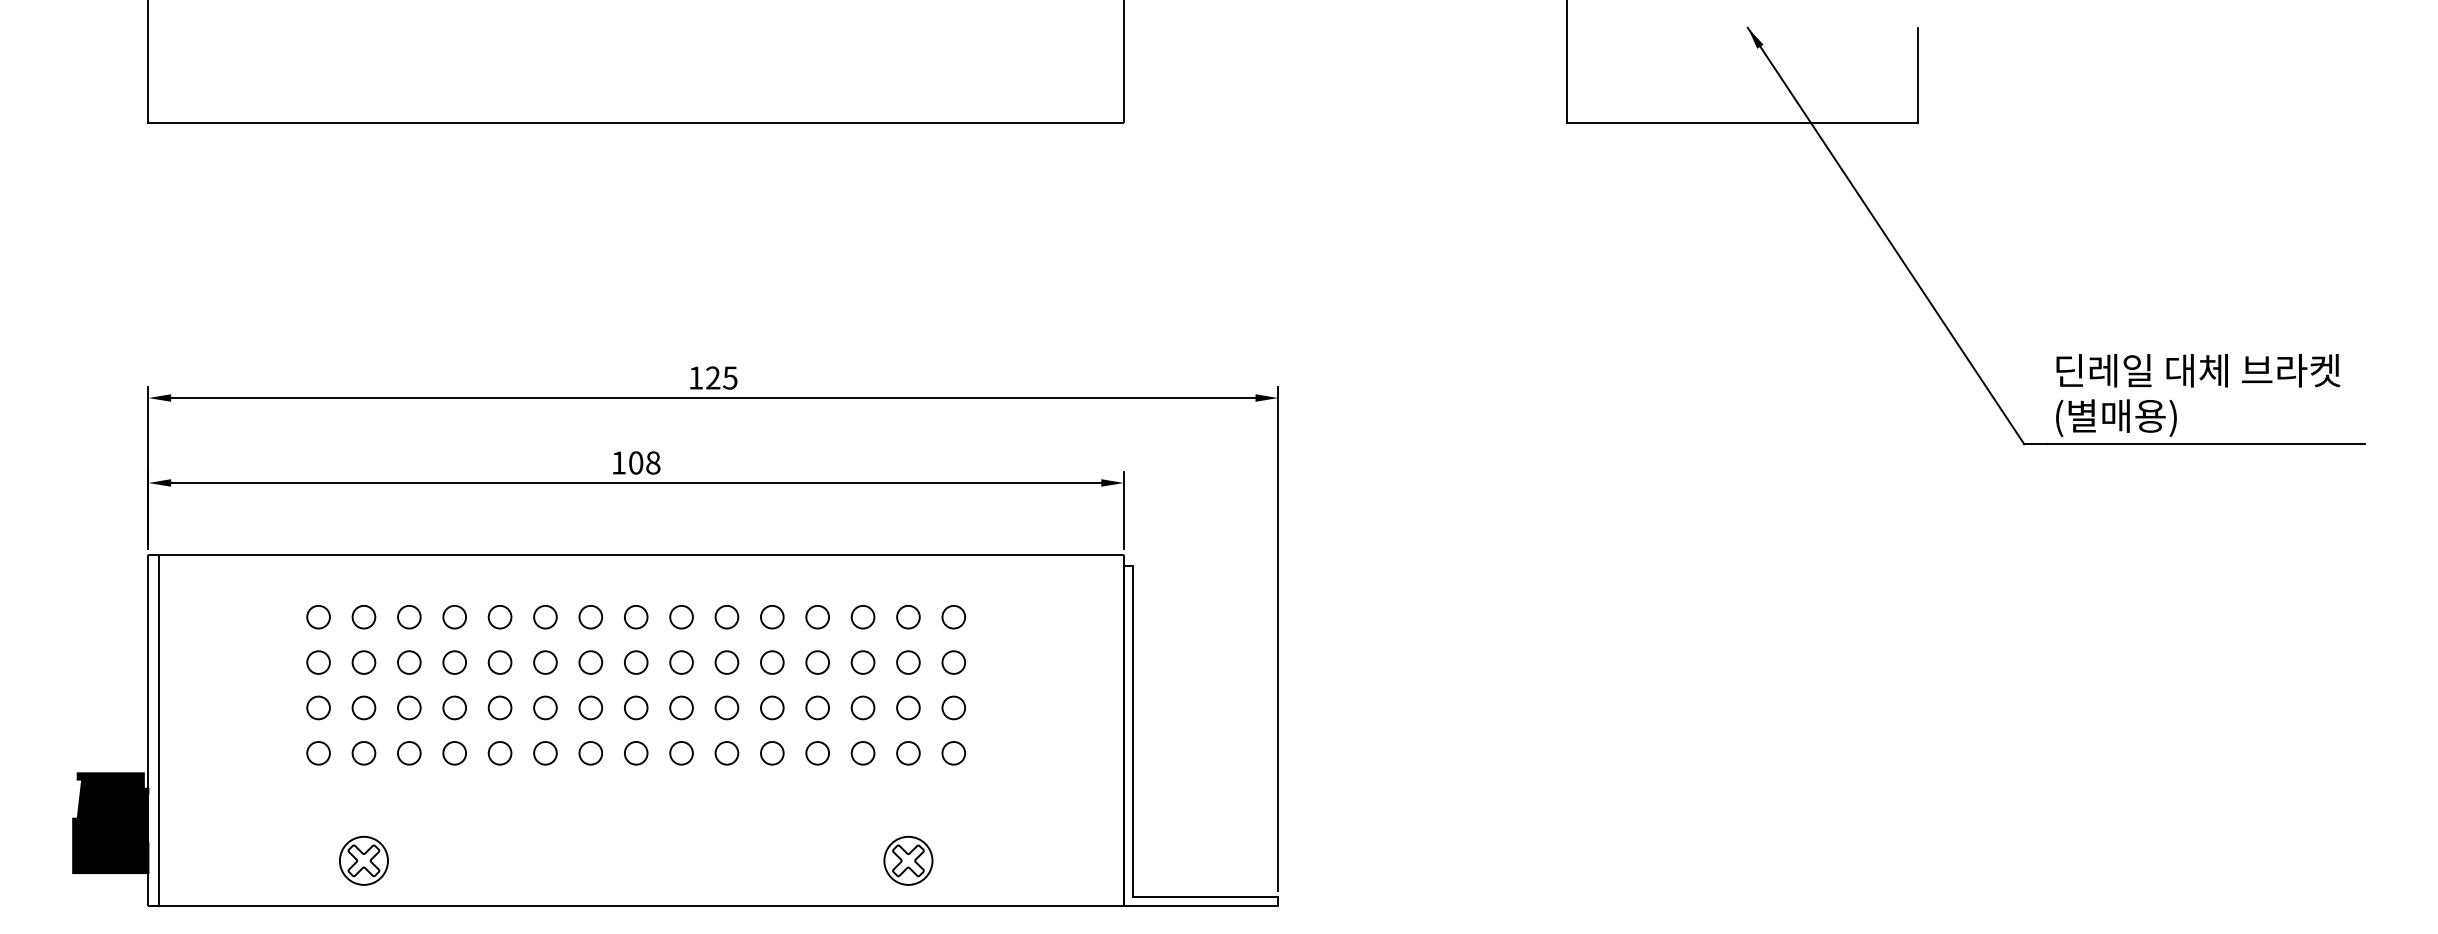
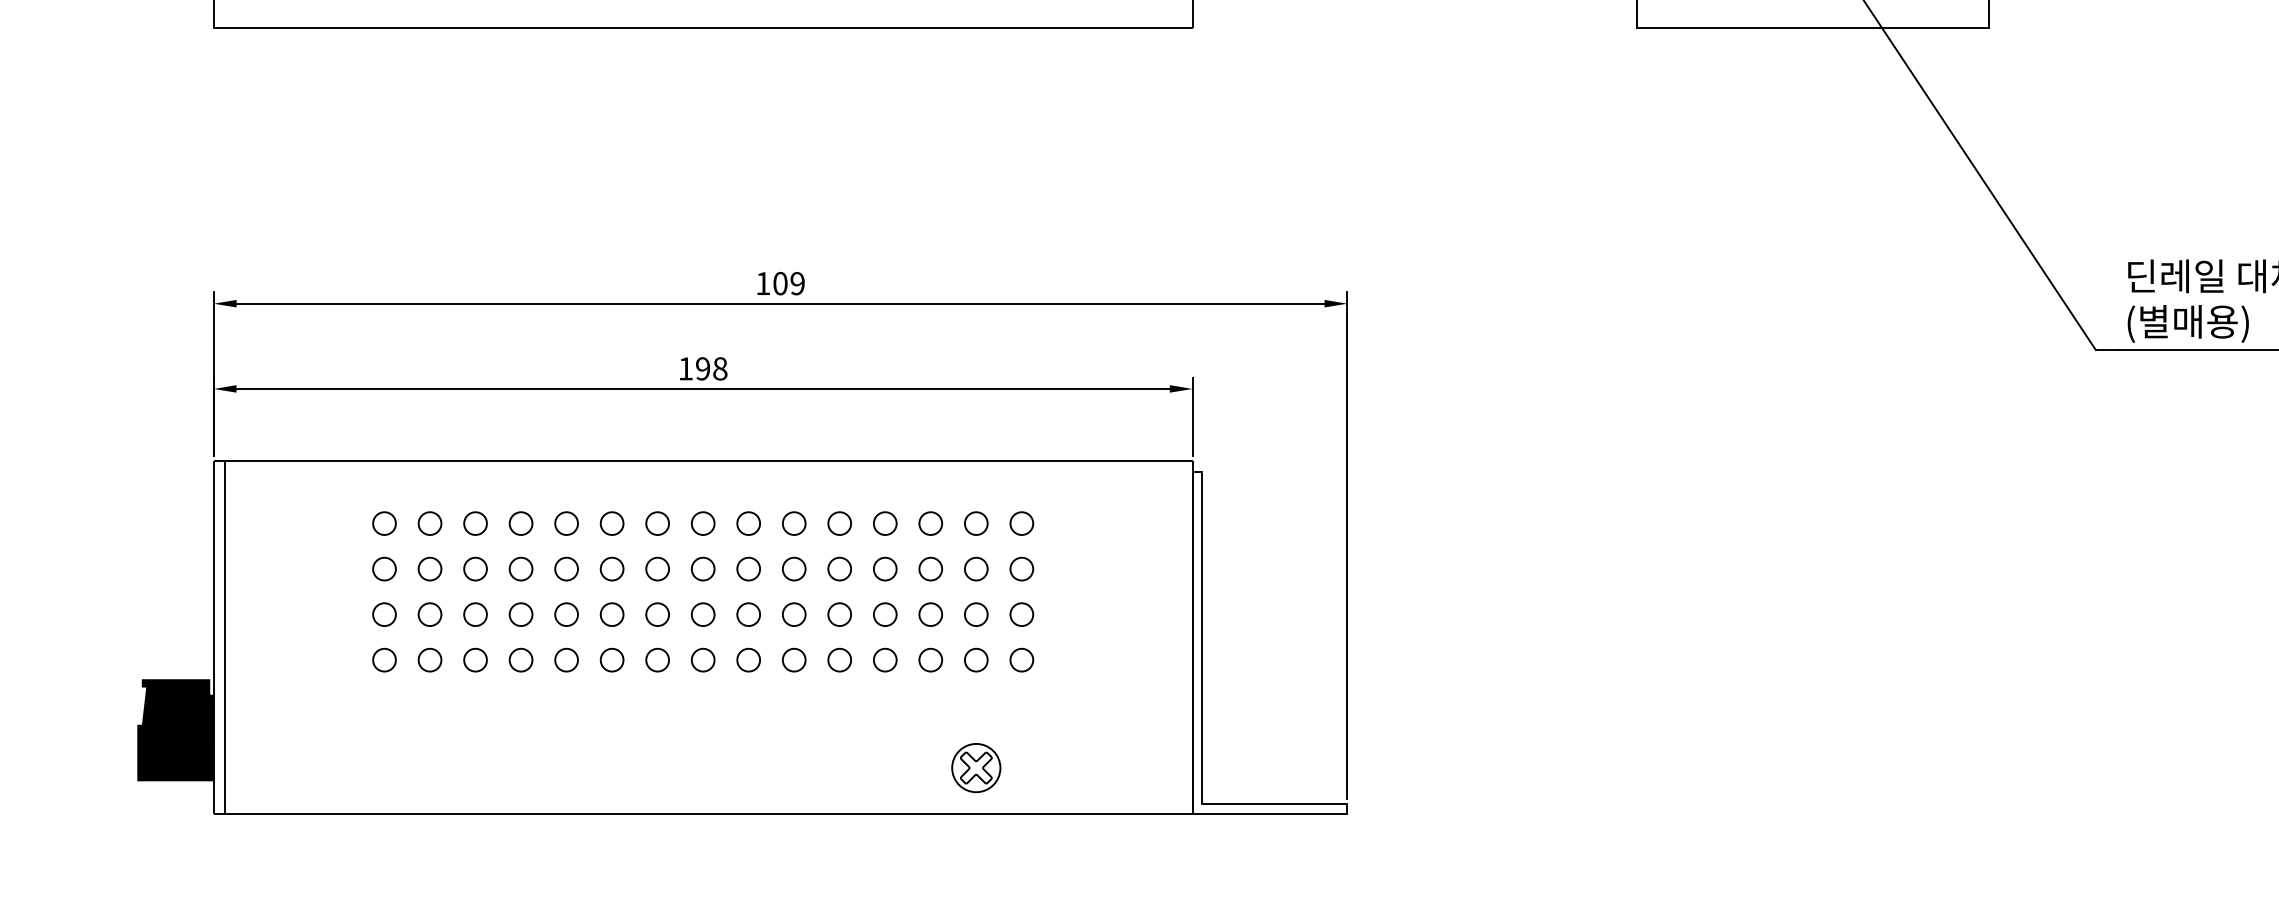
text: (721, 377) -> (788, 283), 125 -> 109
text: (636, 462) -> (703, 368), 108 -> 198
part: (363, 860) -> (429, 767), removed

